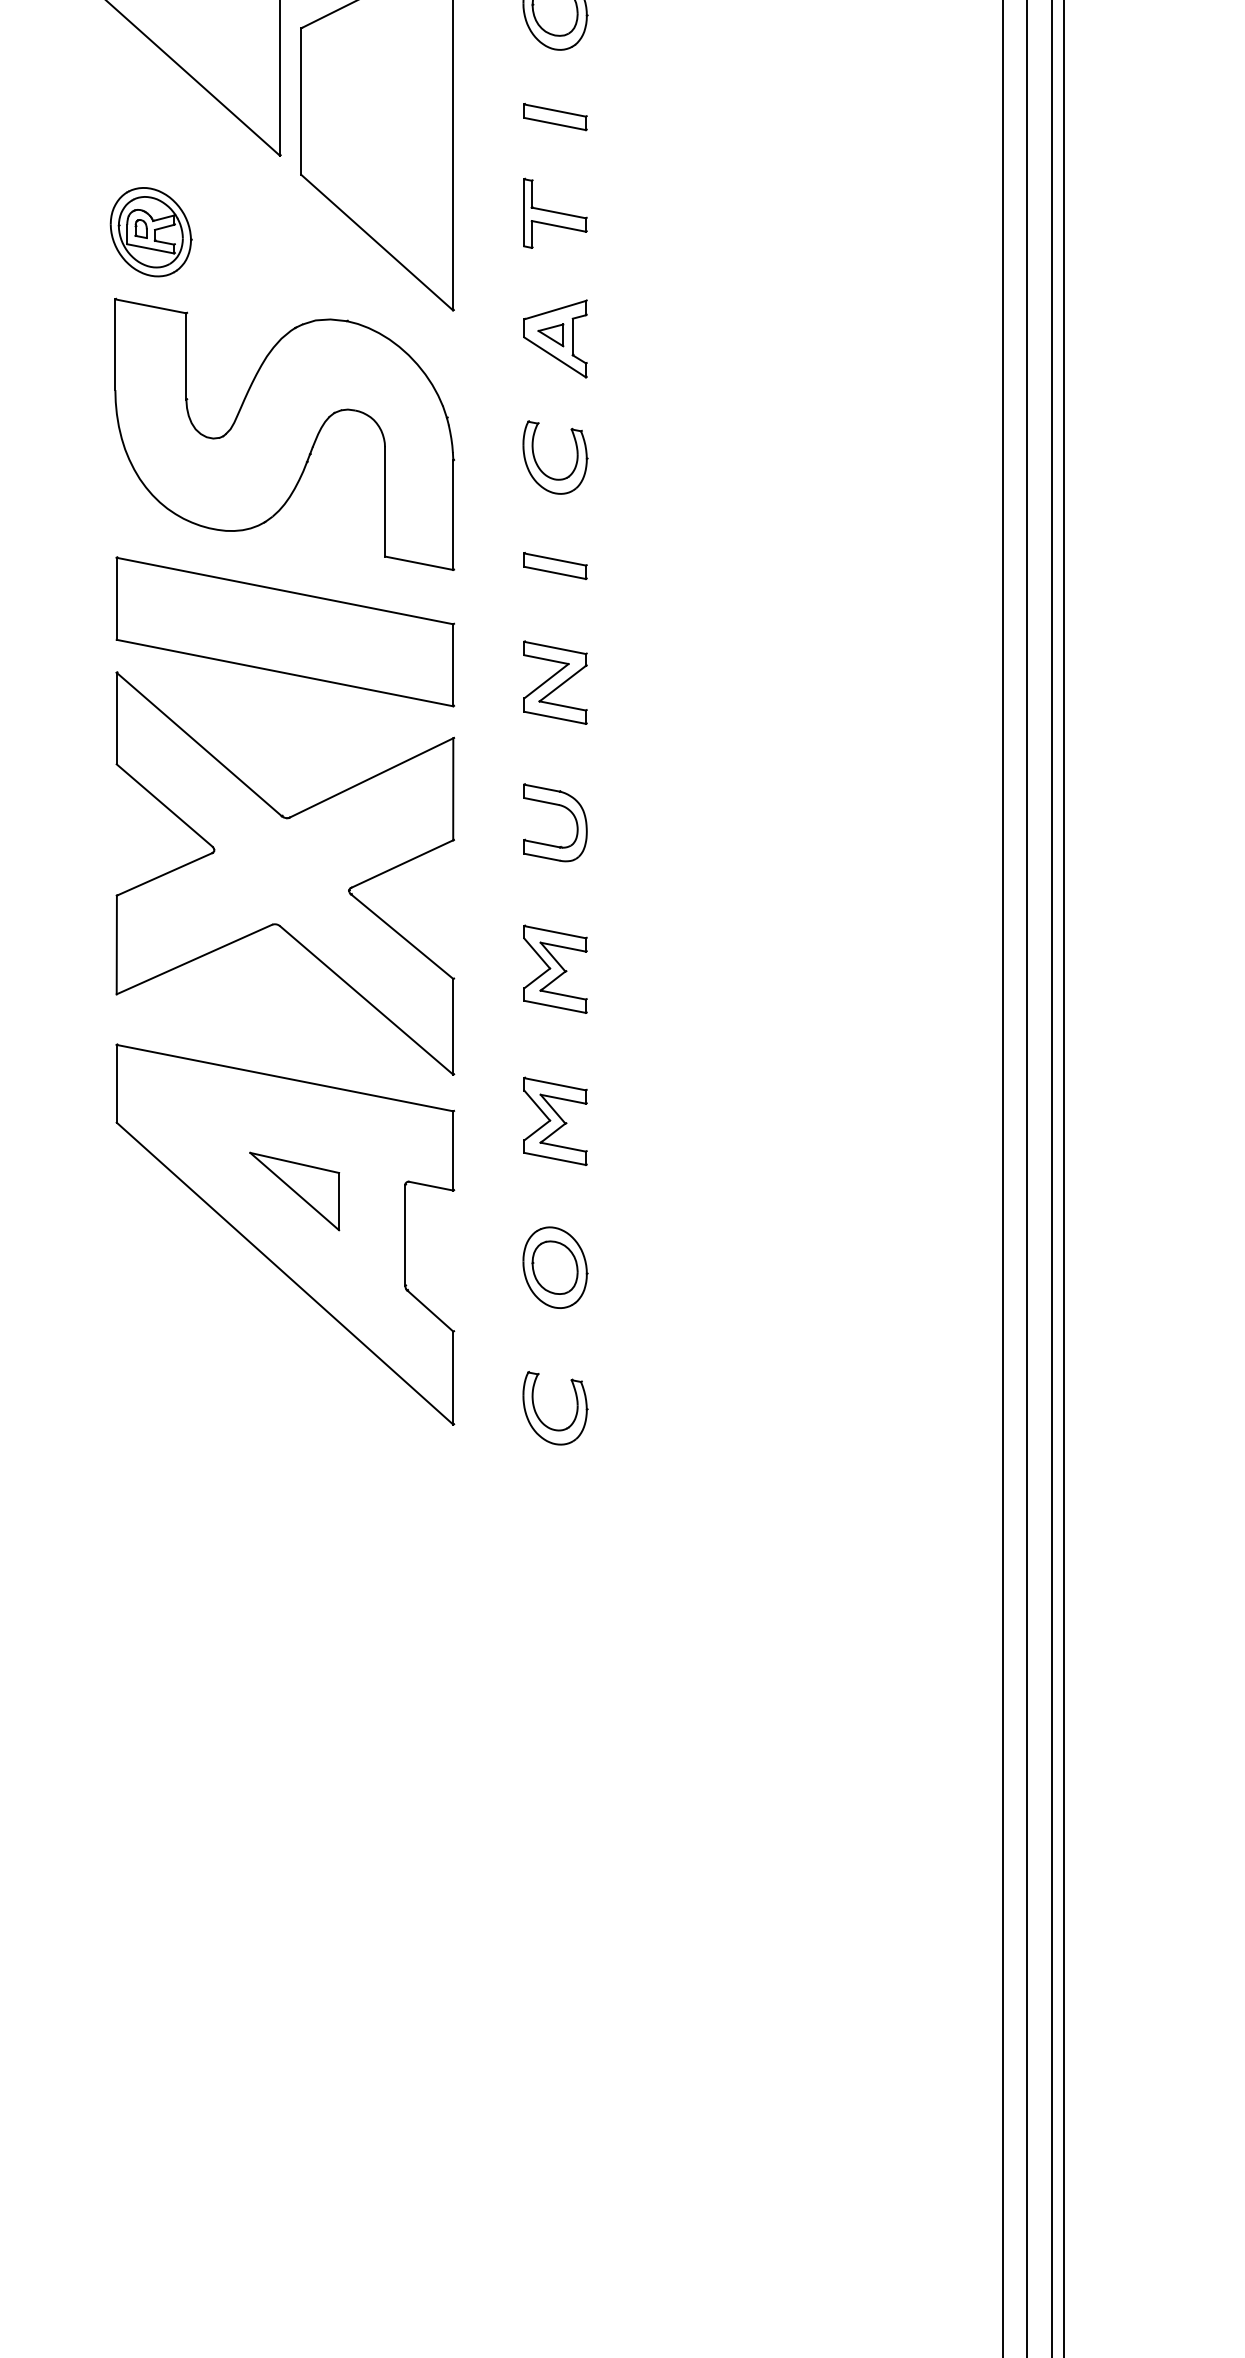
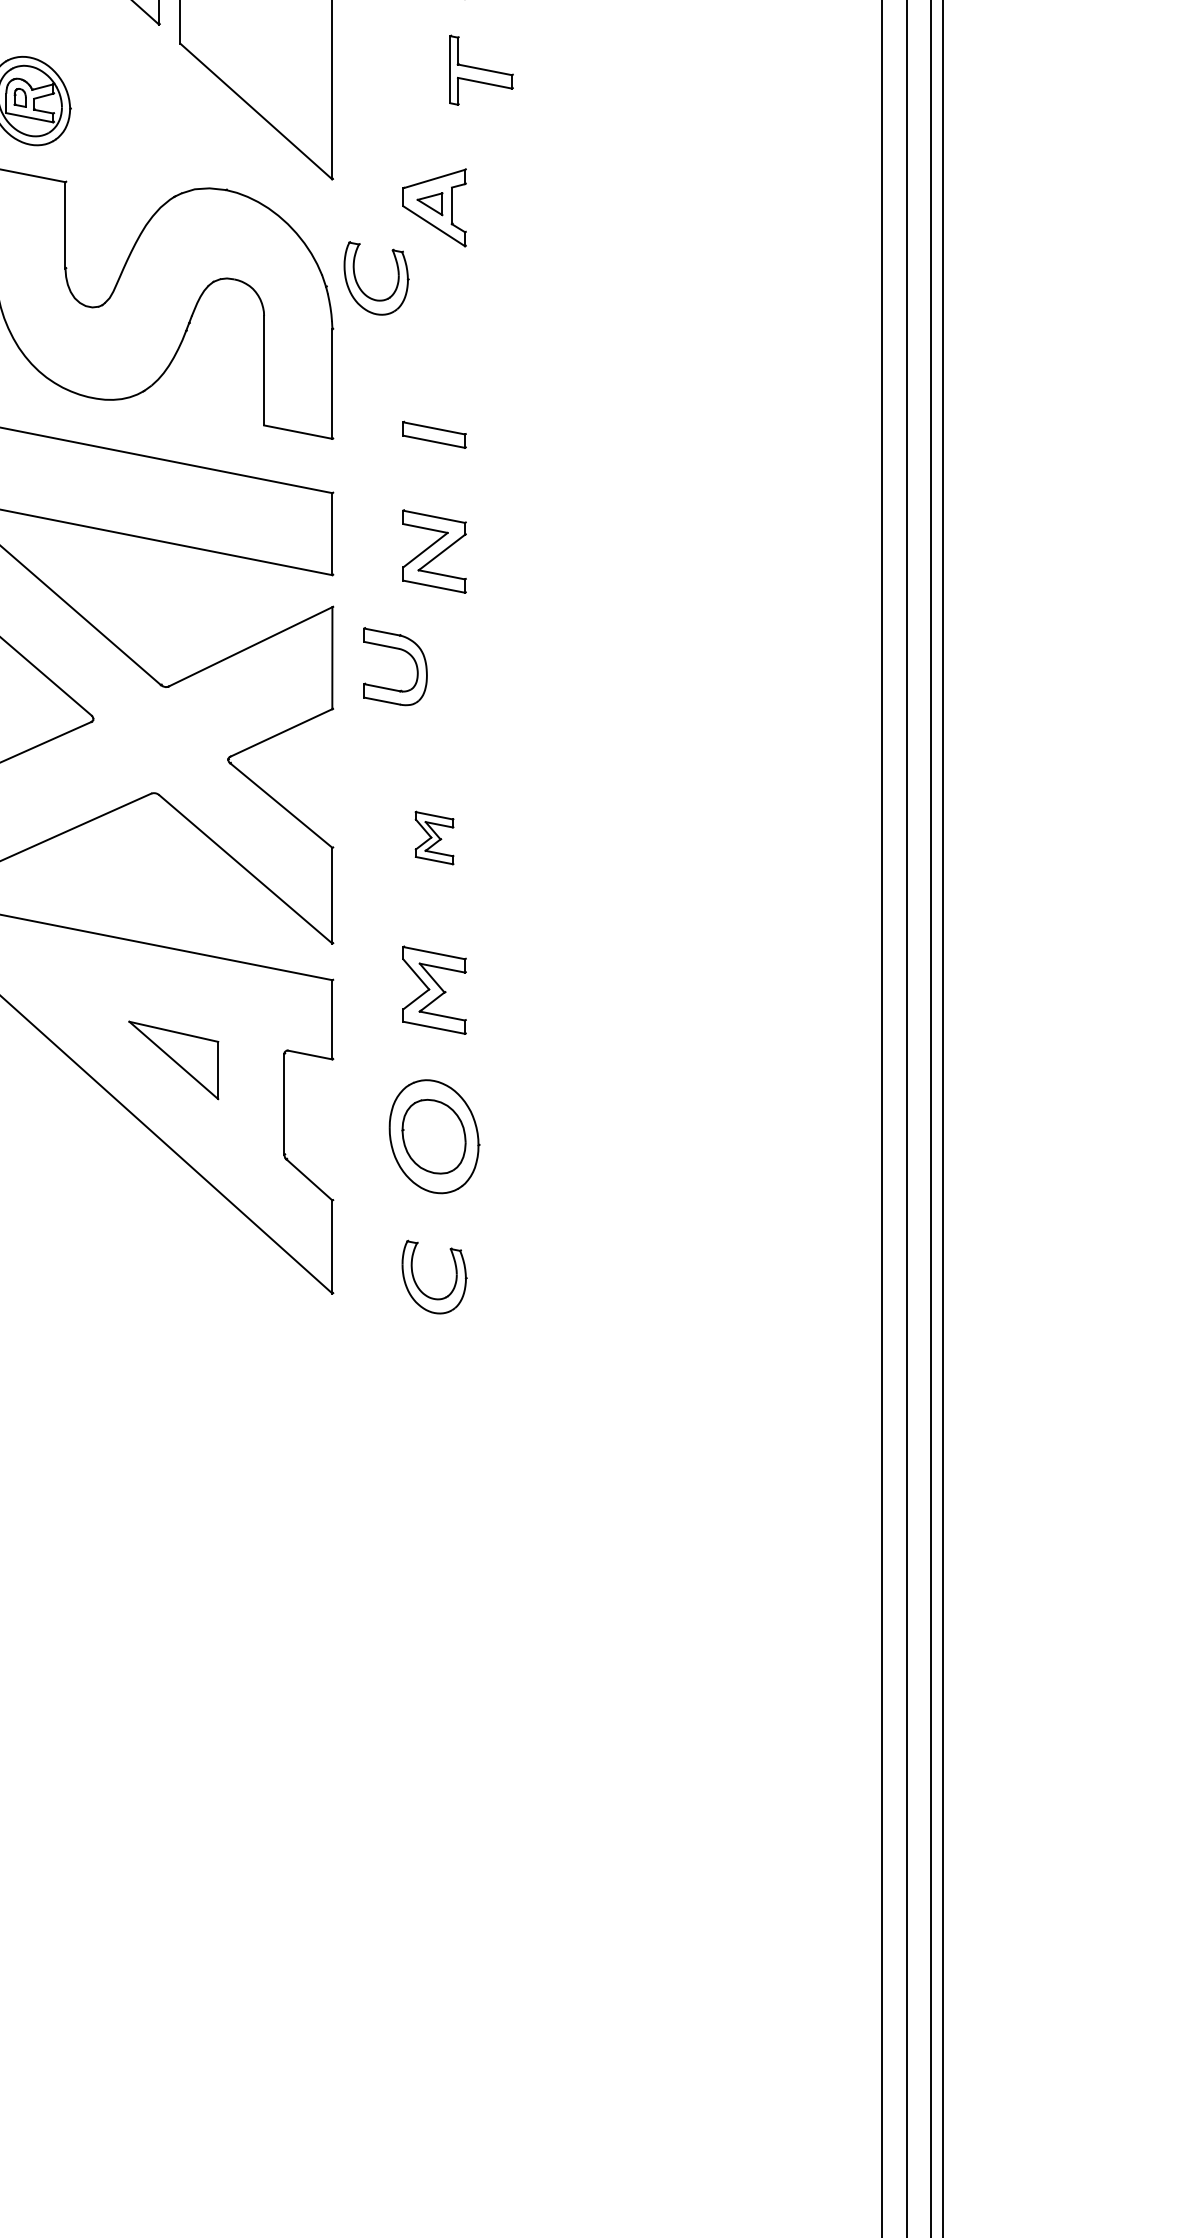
part: (555, 212) -> (481, 69), moved
part: (539, 466) -> (360, 287), moved
part: (559, 806) -> (399, 650), moved
part: (555, 968) -> (434, 837), size x0.6
part: (555, 1267) -> (434, 1136), size x1.4

